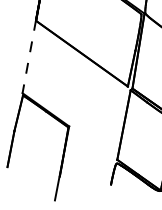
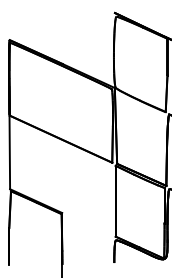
line: (28, 57) -> (9, 152), dashed -> solid

